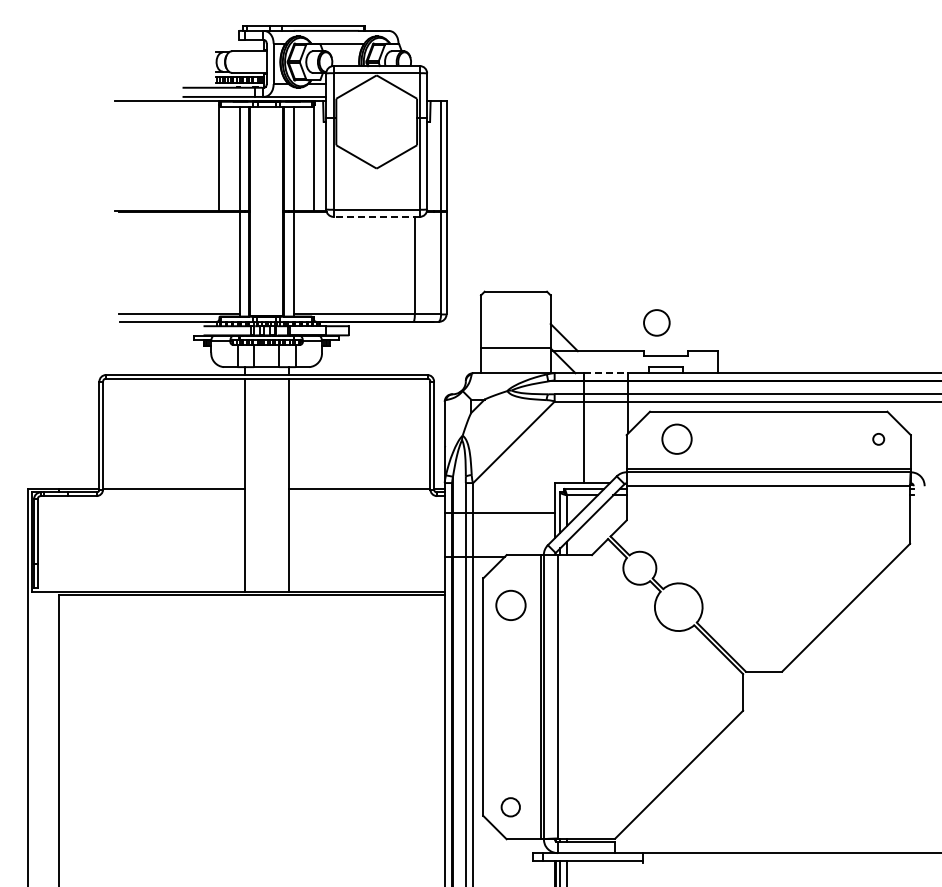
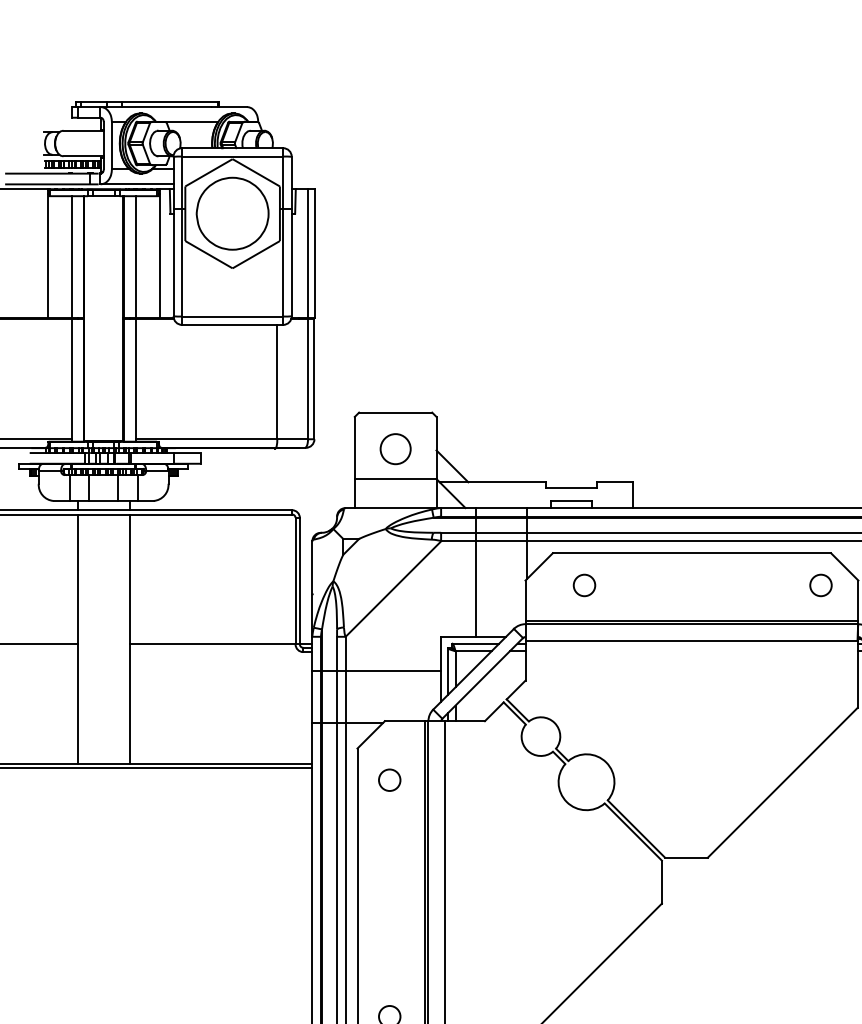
part: (376, 121) -> (232, 213), added
line: (376, 216) -> (232, 324), dashed -> solid
circle: (656, 322) -> (395, 448), moved
line: (606, 373) -> (501, 508), dashed -> solid
circle: (676, 439) -> (583, 585), size x0.62
circle: (878, 439) -> (820, 585), size x1.67
circle: (510, 605) -> (389, 780), size x0.62

